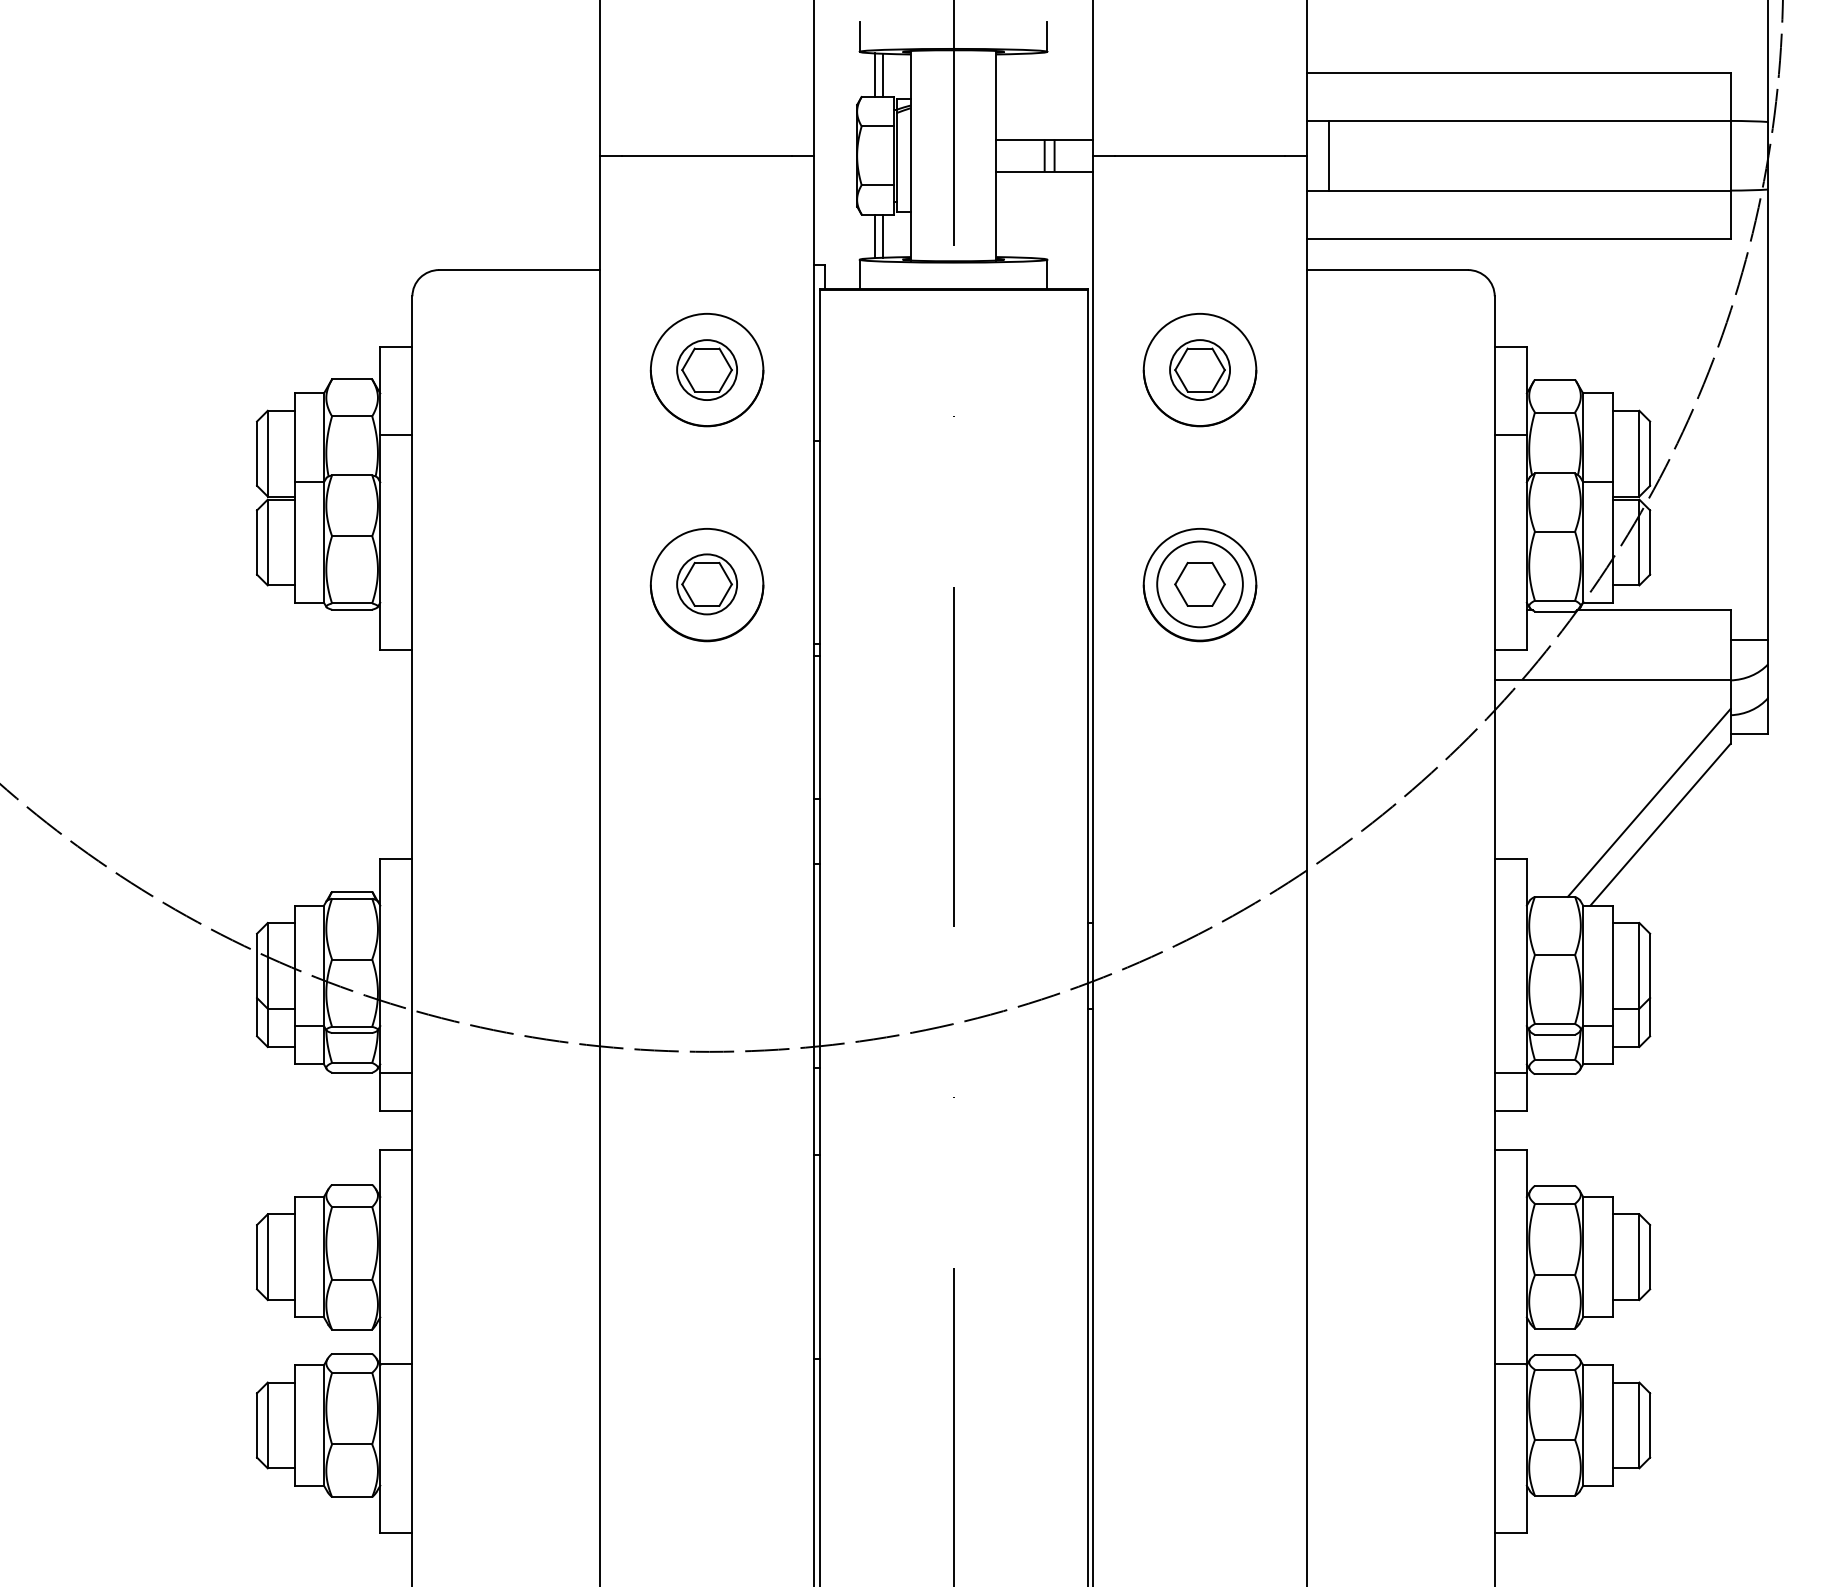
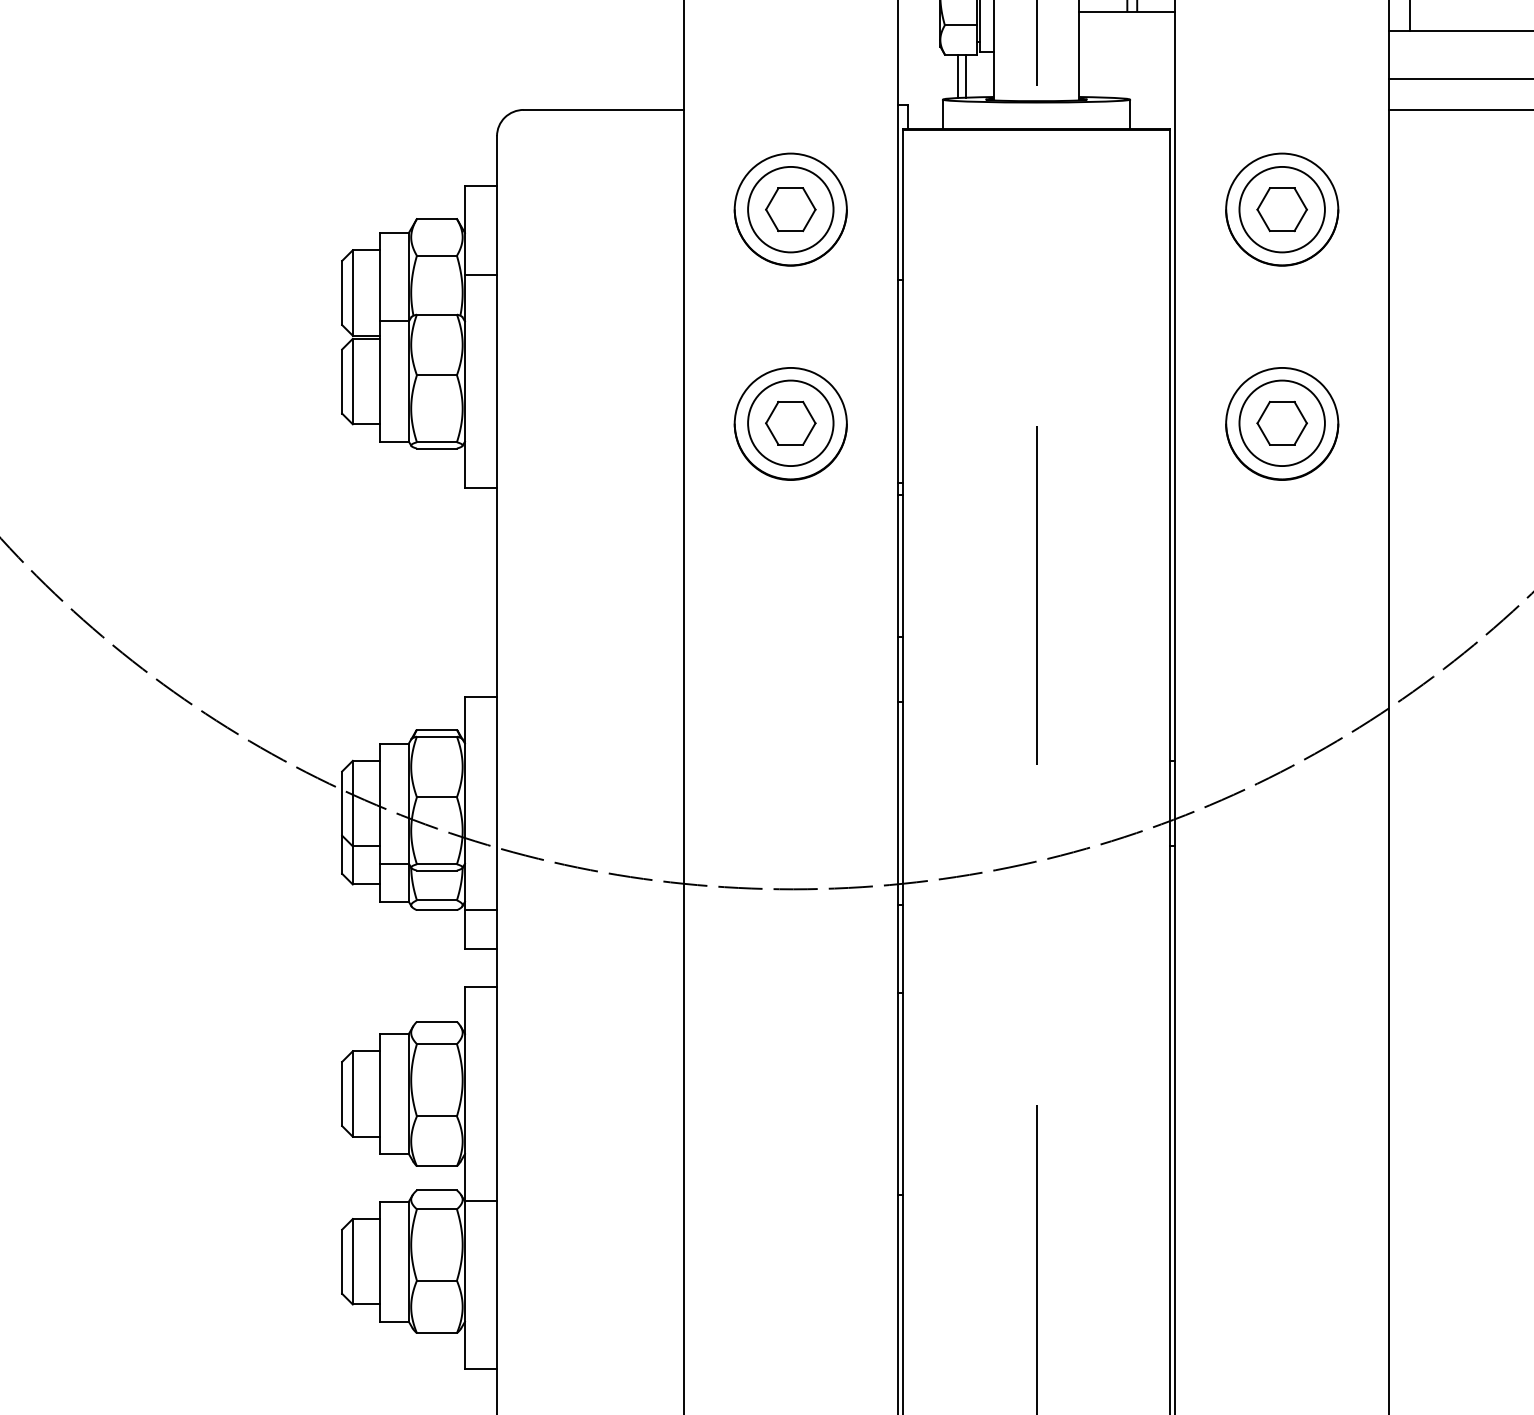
circle: (706, 369) -> (790, 209), size x1.43
circle: (1199, 369) -> (1281, 209), size x1.43
circle: (706, 584) -> (790, 423), size x1.43

